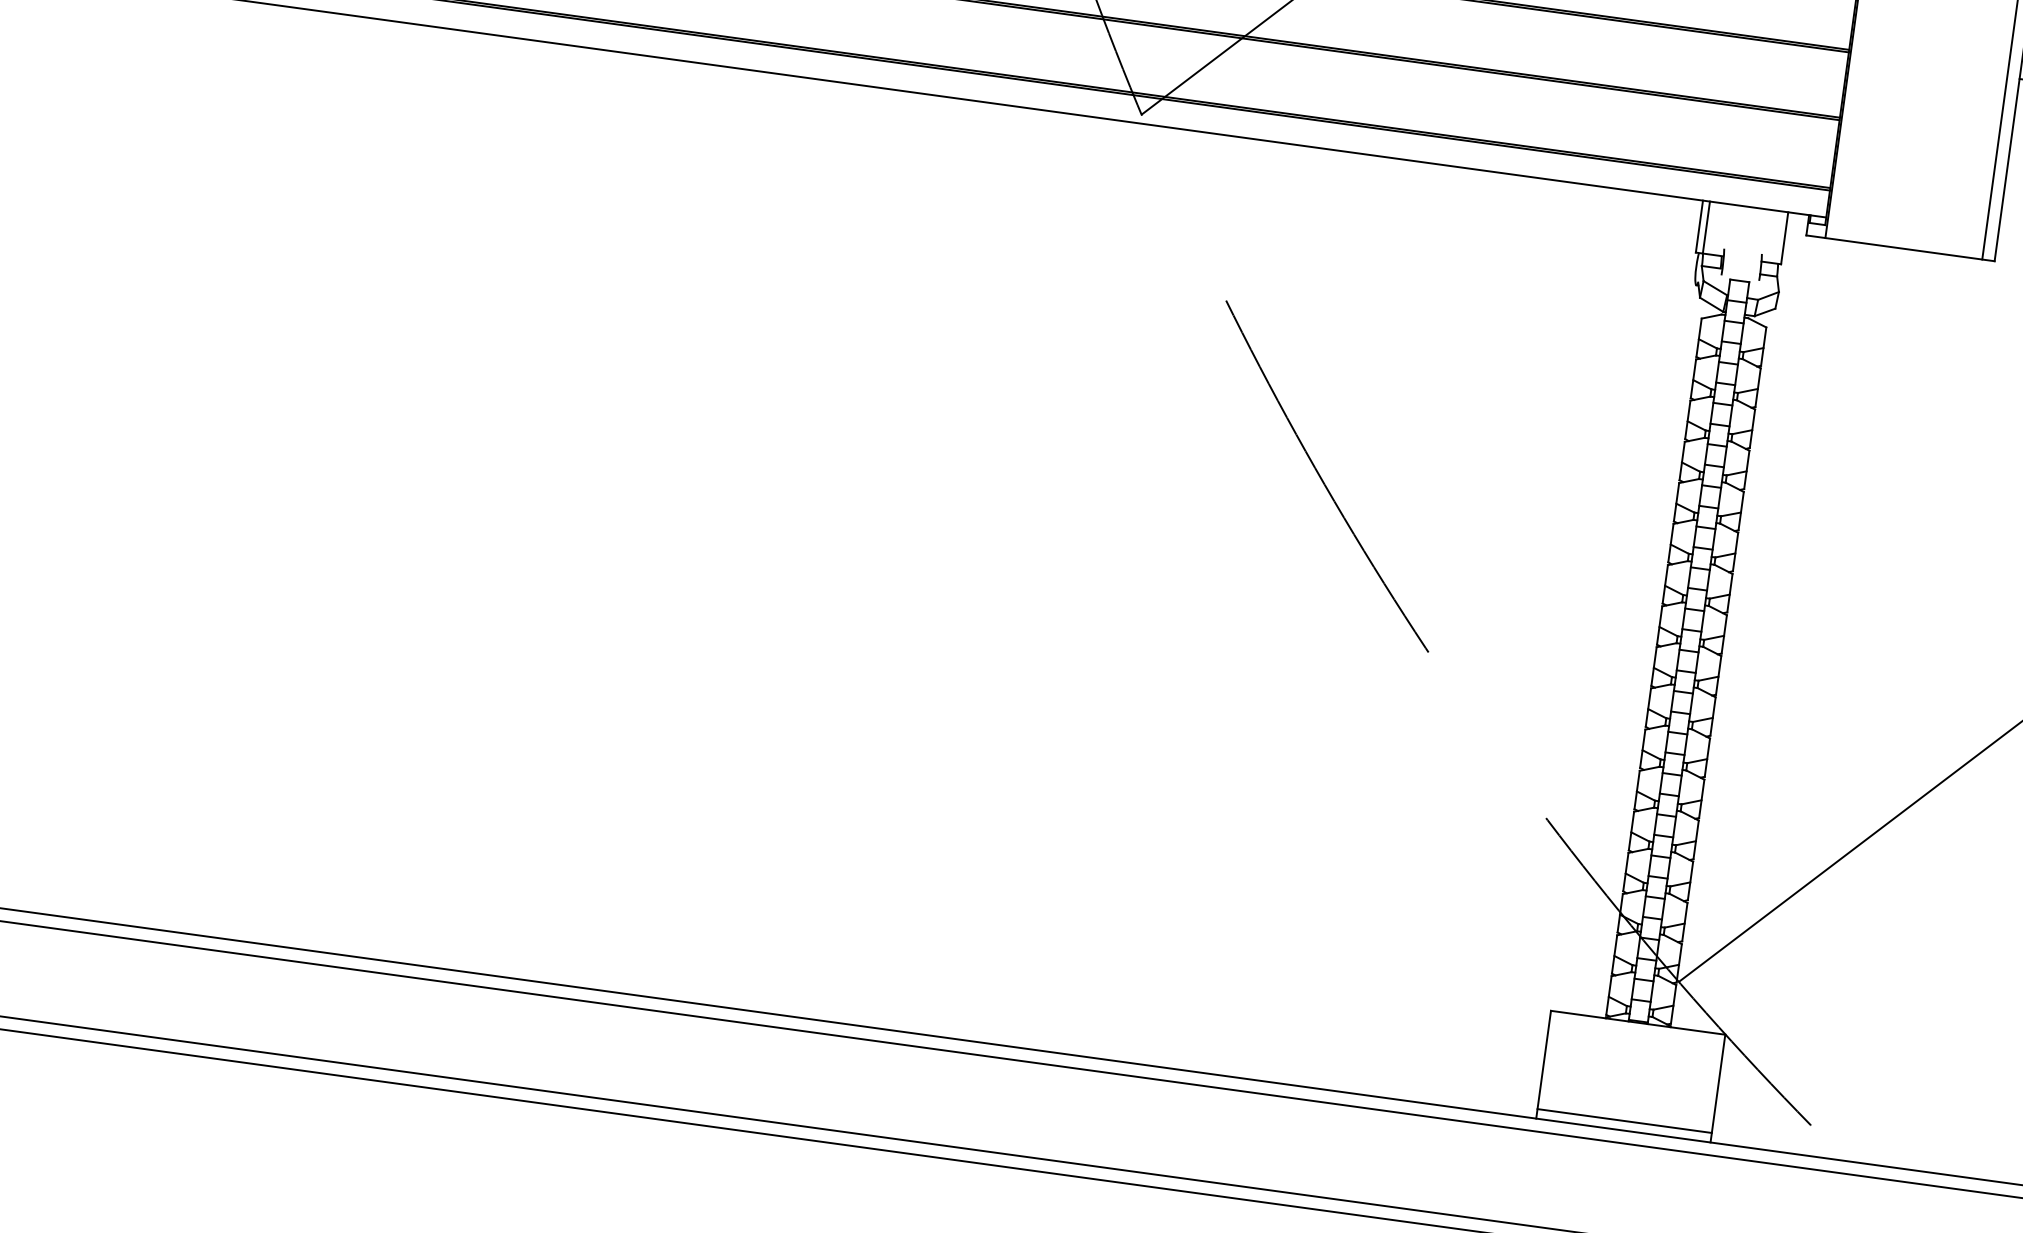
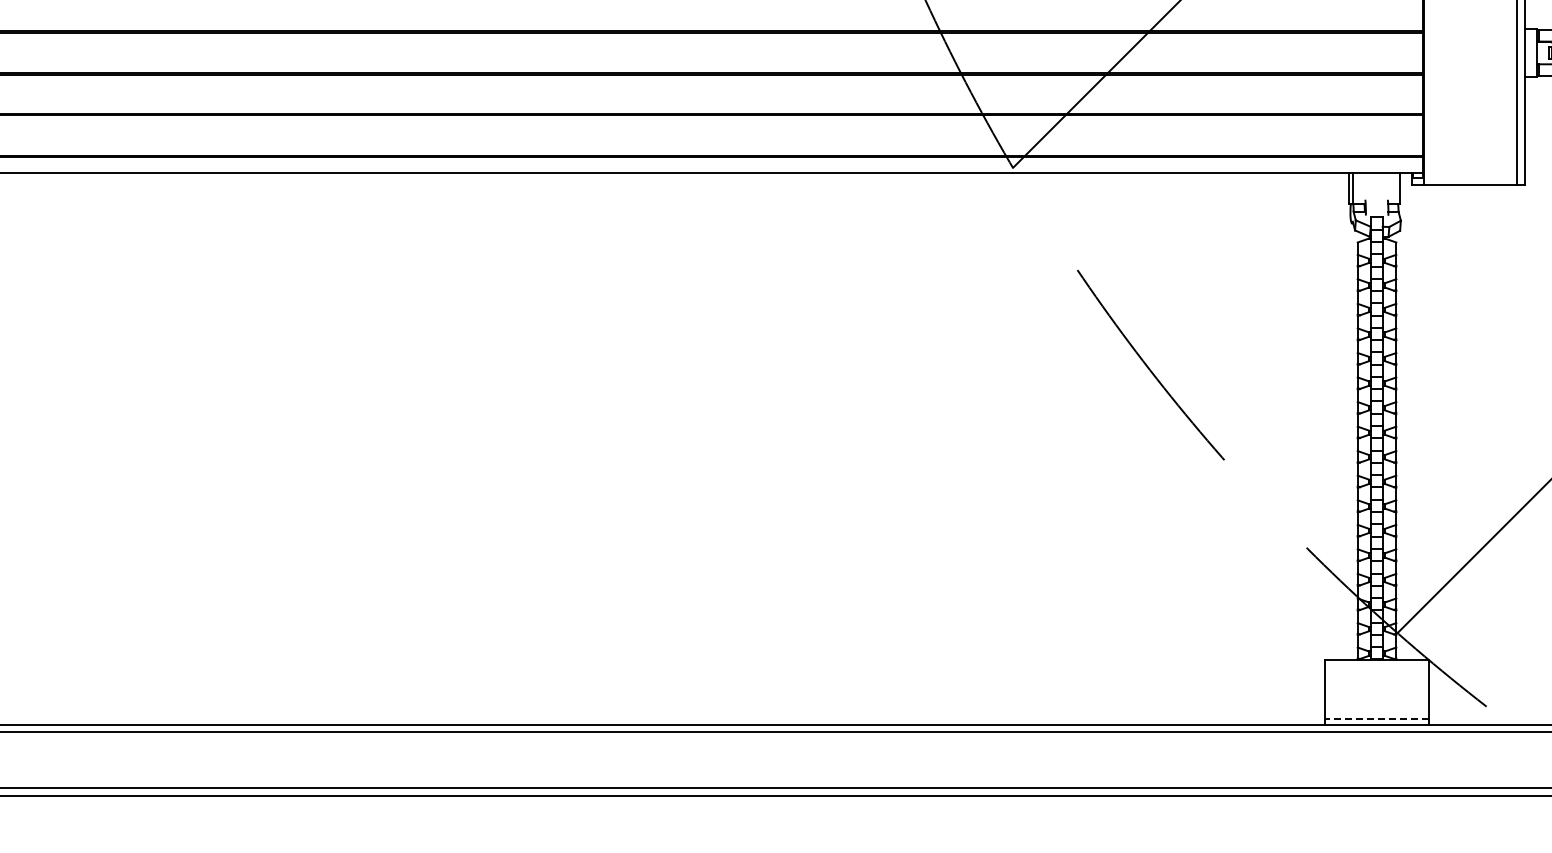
line: (1623, 1121) -> (1376, 719), solid -> dashed

